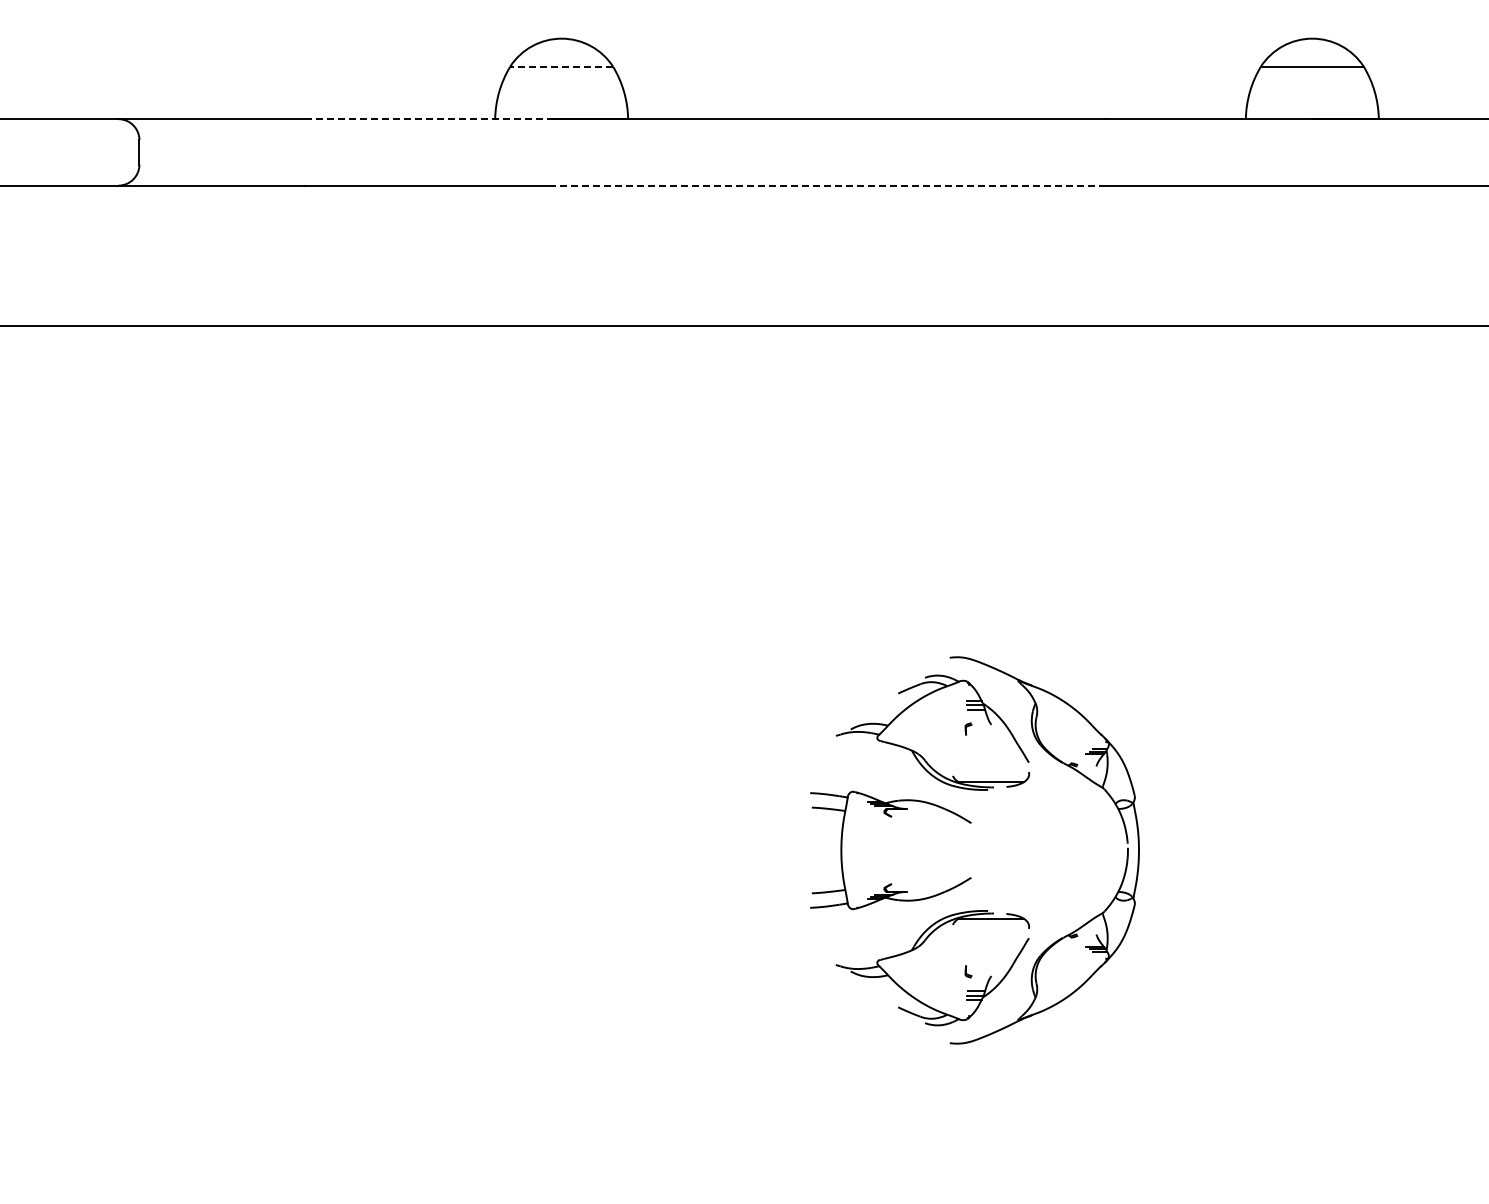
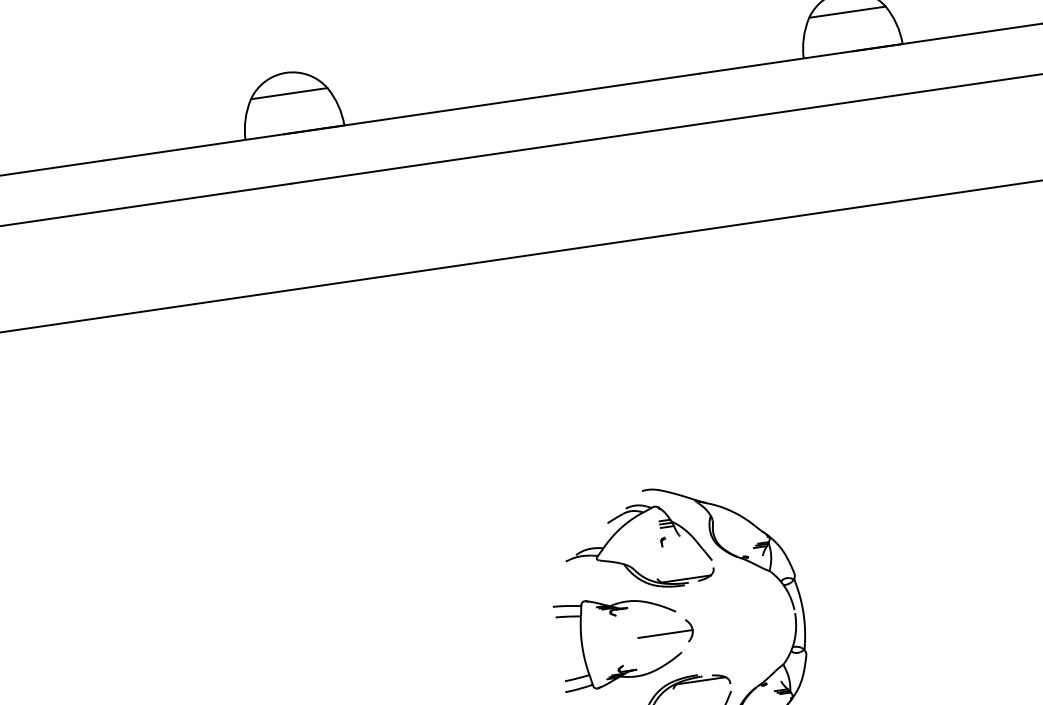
line: (561, 66) -> (289, 93), dashed -> solid
line: (426, 119) -> (194, 147), dashed -> solid
line: (826, 185) -> (499, 153), dashed -> solid
part: (953, 850) -> (665, 634), added

